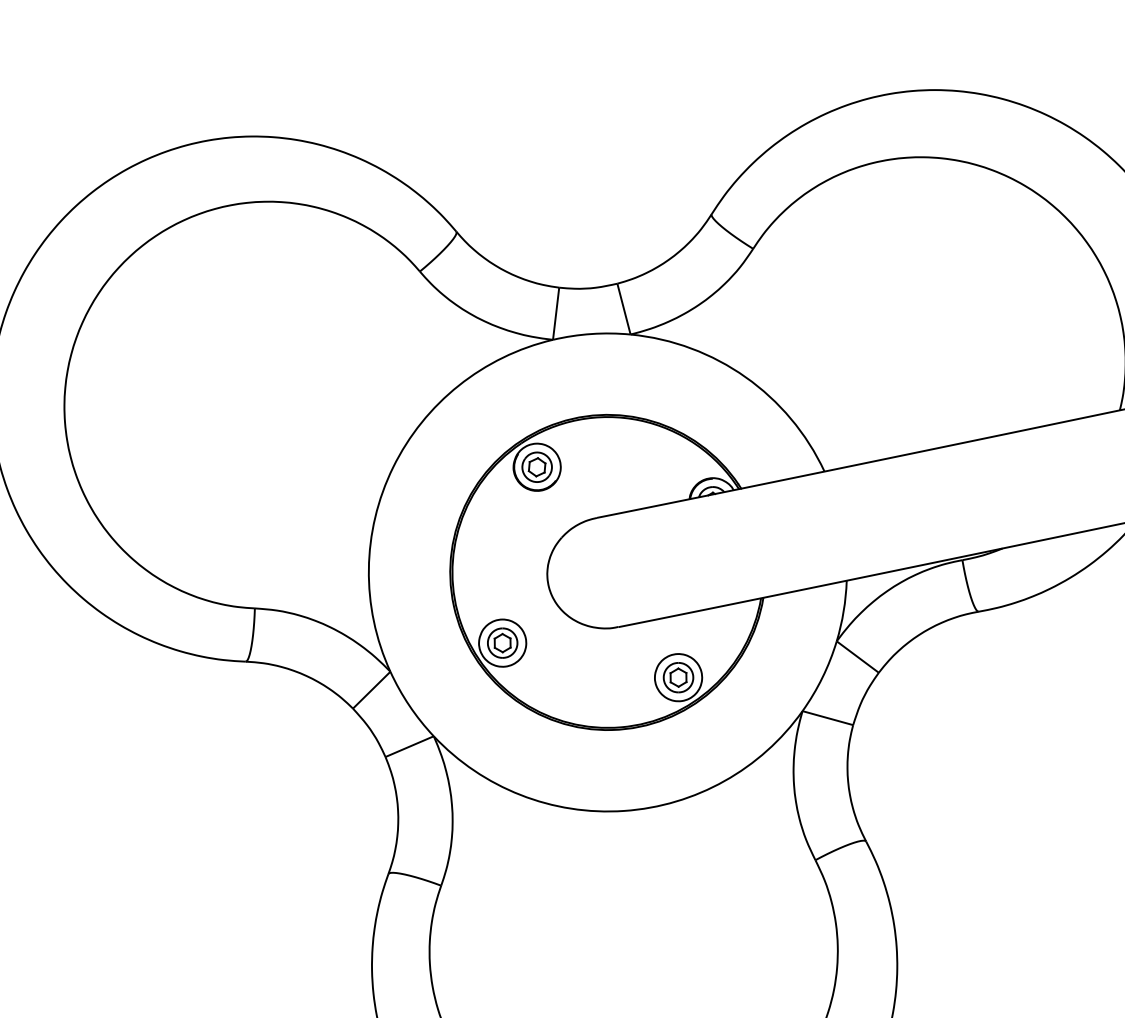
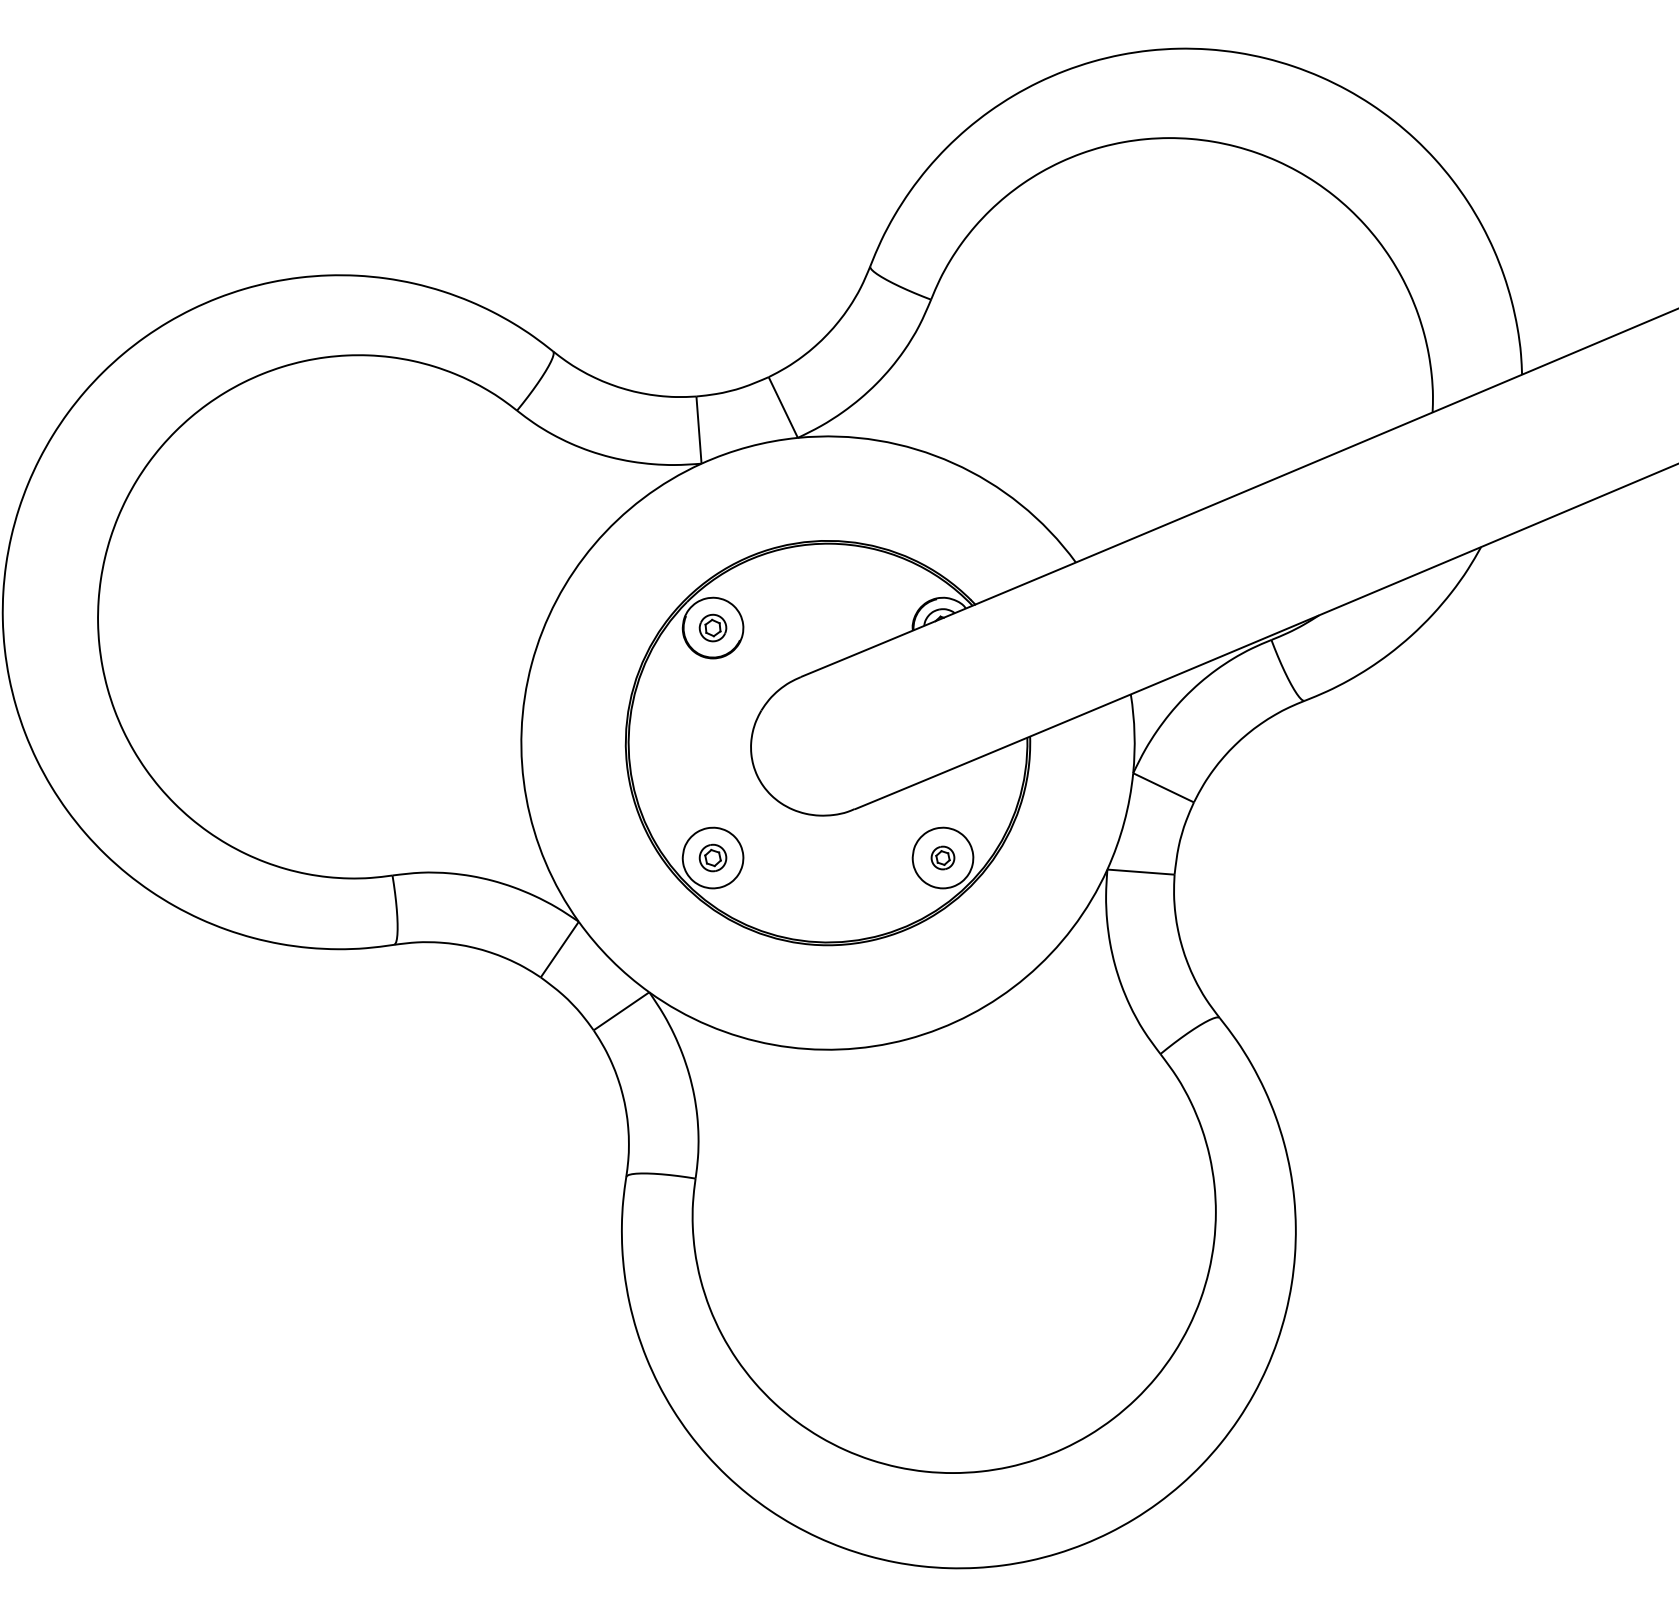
part: (536, 466) -> (712, 627), size x0.7
part: (502, 642) -> (712, 857), size x0.7
part: (678, 677) -> (942, 857), size x0.6

